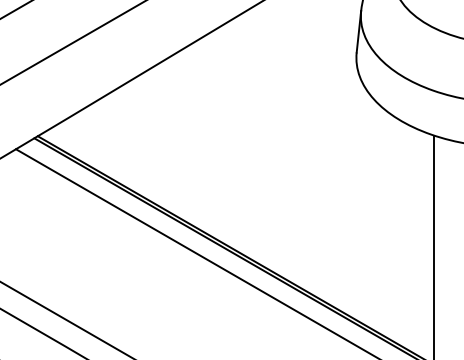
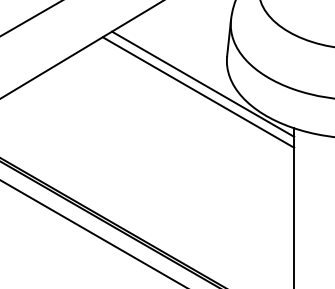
line: (328, 84) -> (202, 83), added
line: (323, 93) -> (198, 91), added

